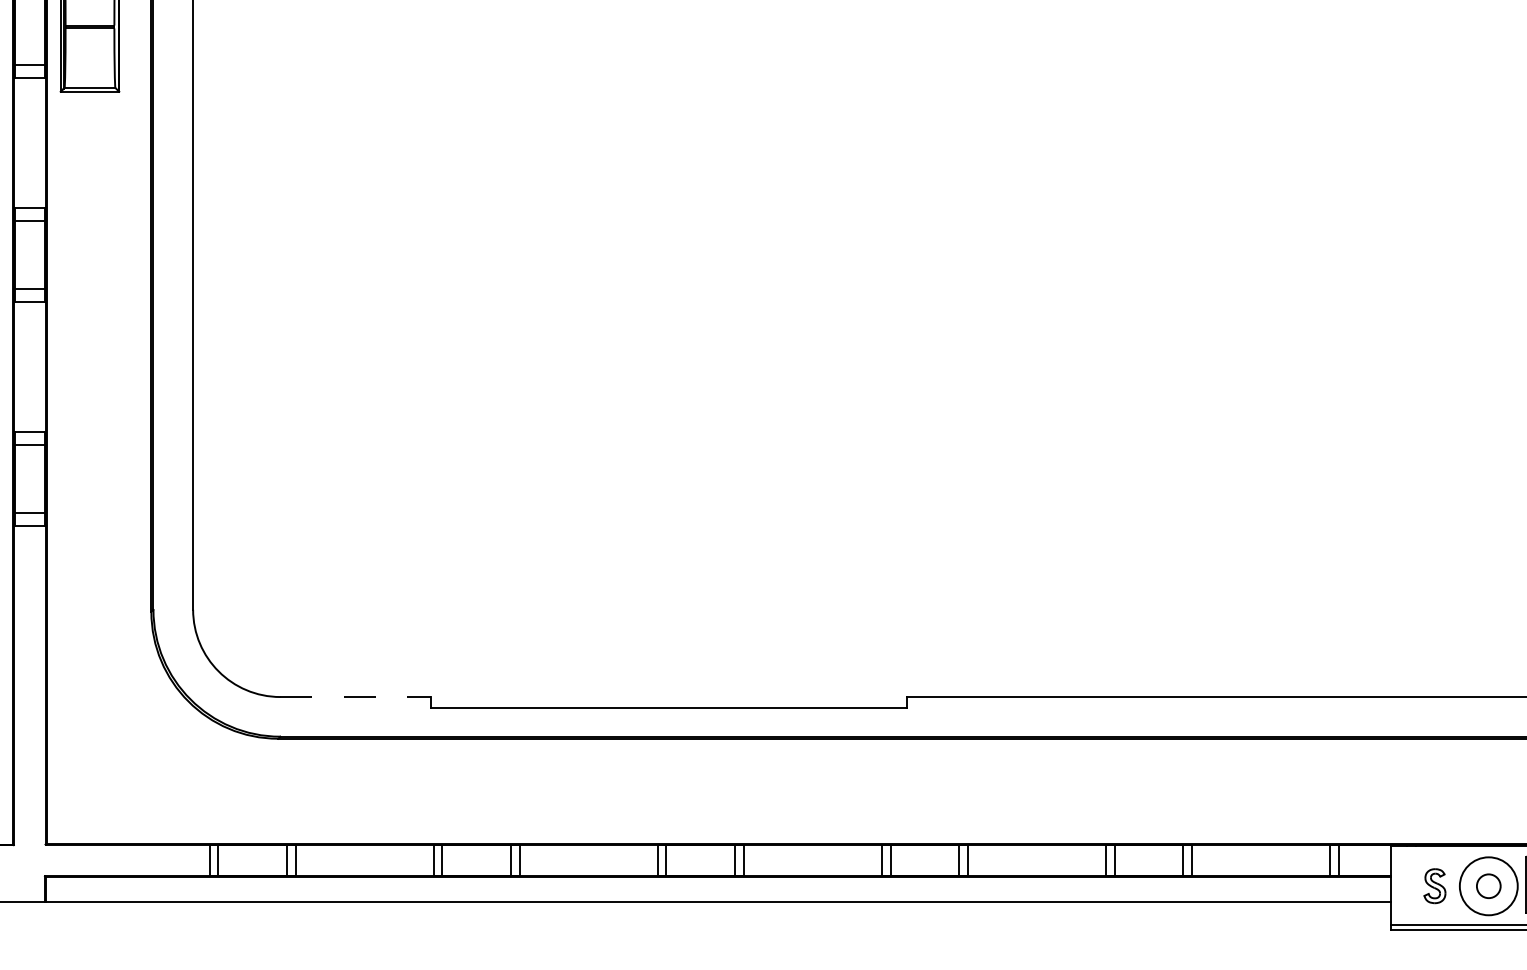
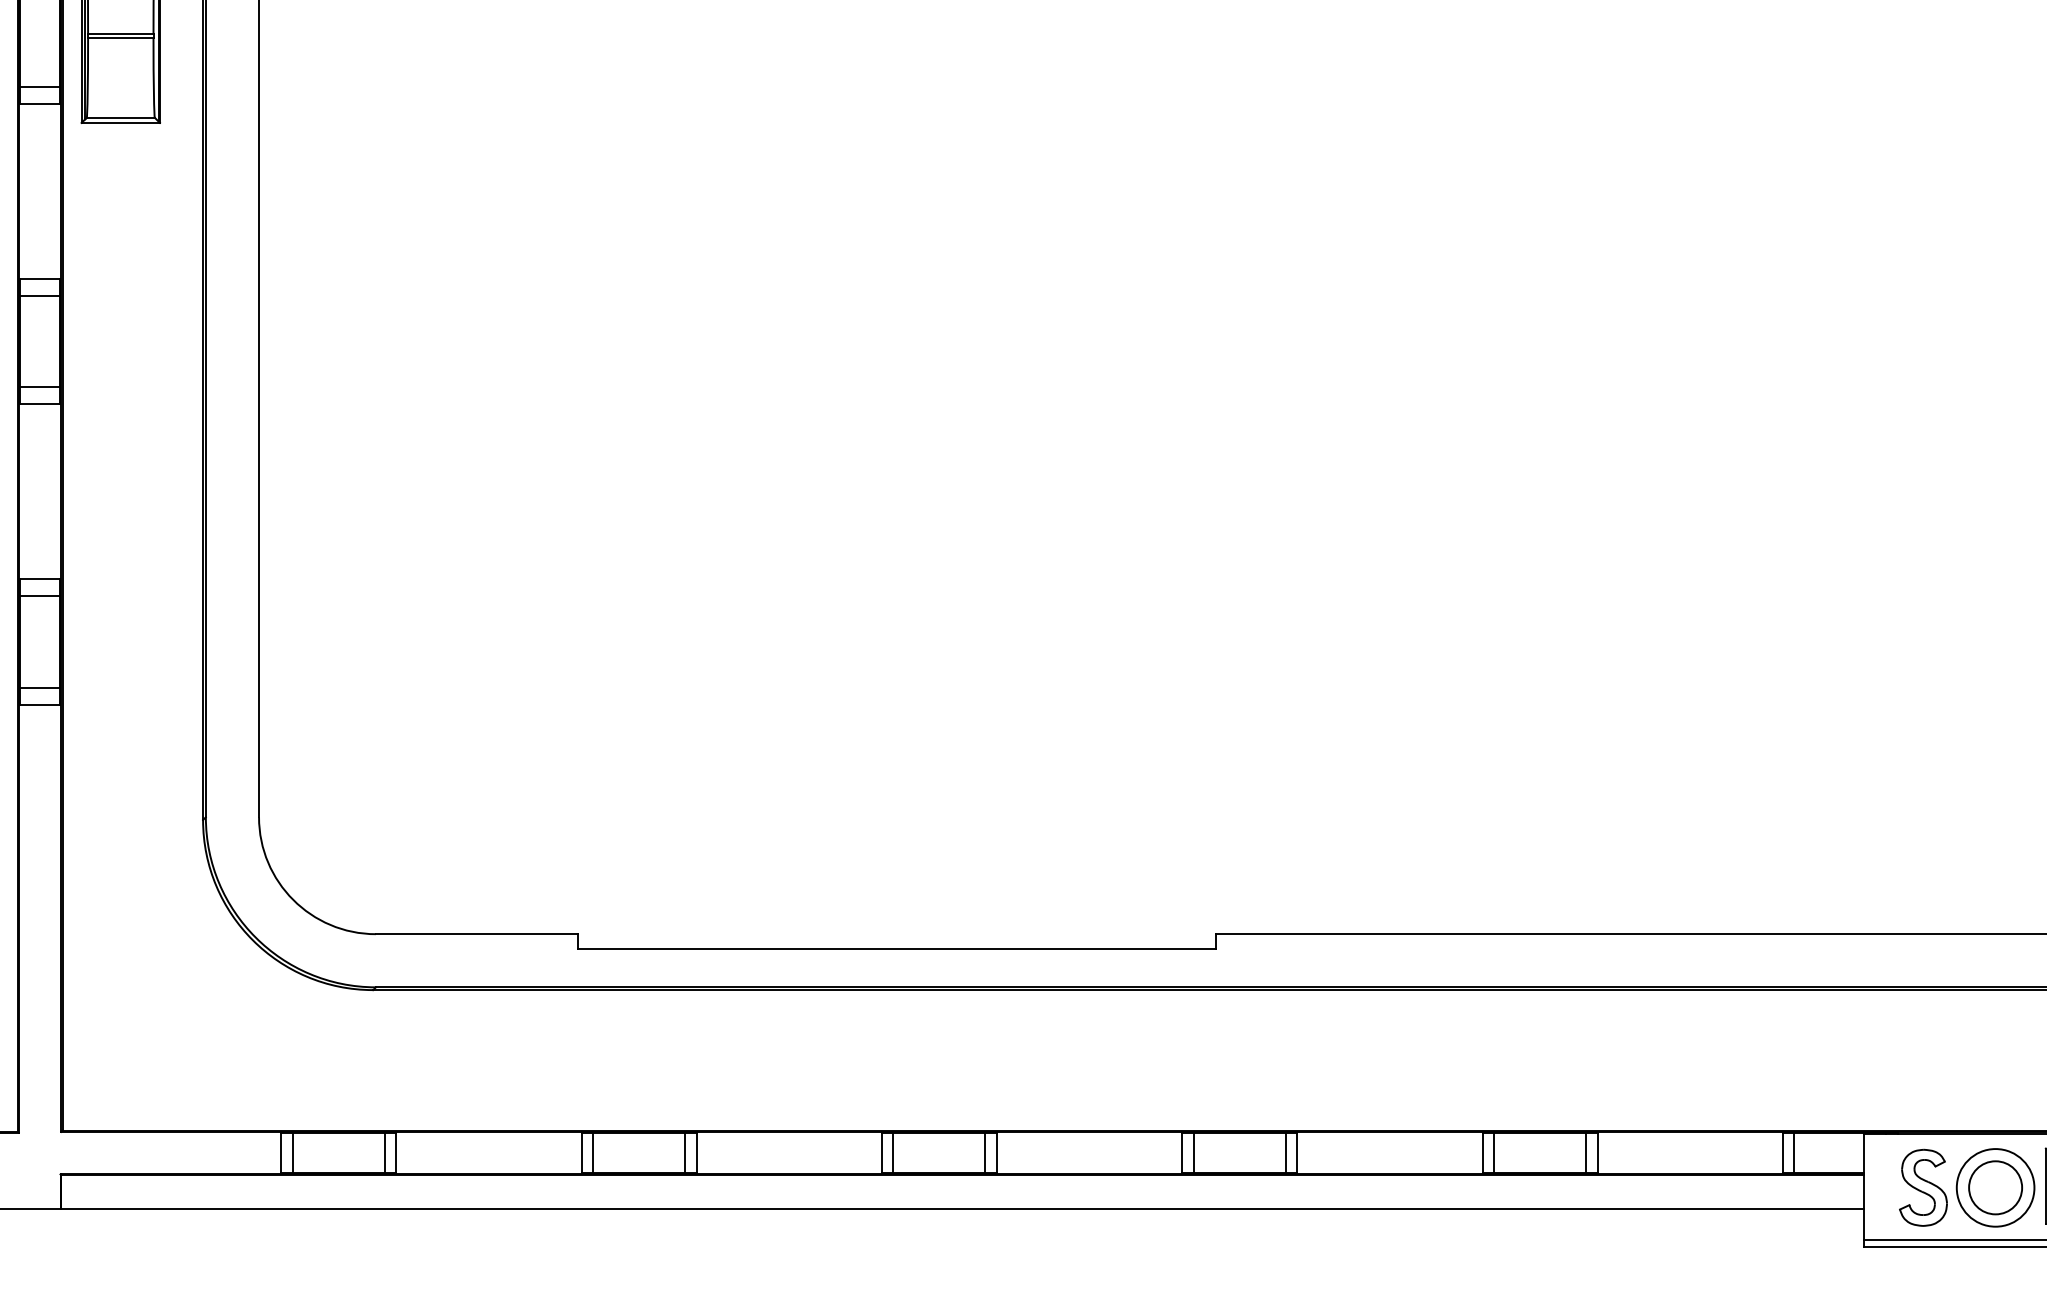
line: (355, 697) -> (476, 934), dashed -> solid
part: (1434, 886) -> (1923, 1187), size x1.67
circle: (1488, 886) -> (1995, 1187), size x1.67

